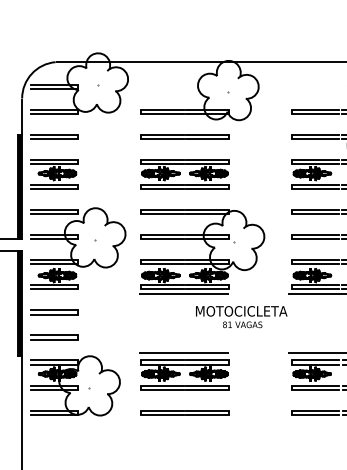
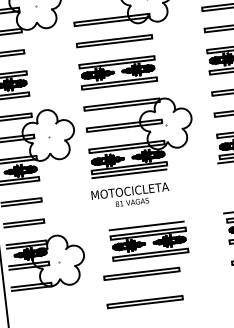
text: (241, 317) -> (130, 196), moved
part: (184, 371) -> (148, 241), moved
part: (184, 445) -> (144, 301), added

